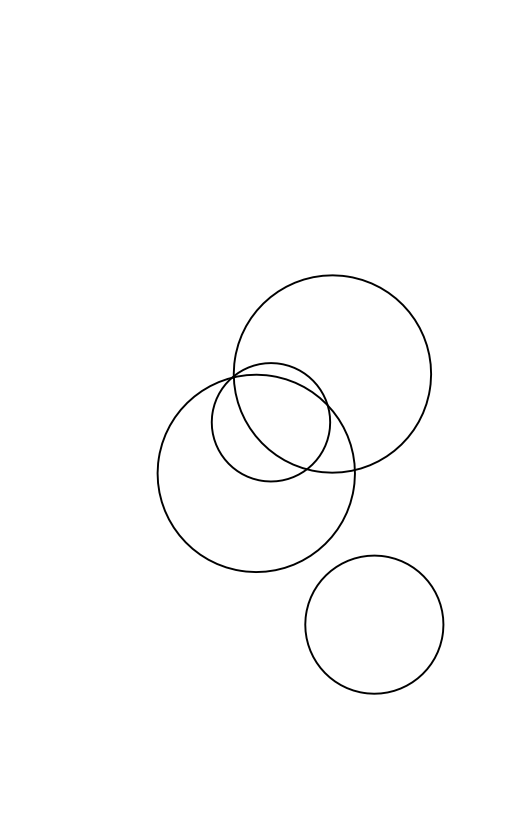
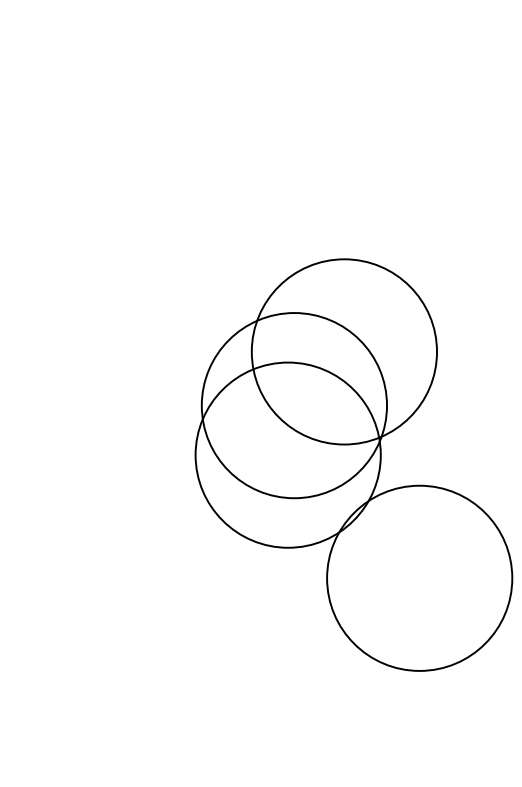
circle: (271, 422) -> (294, 405), size x1.67
circle: (374, 623) -> (419, 577), size x1.43

